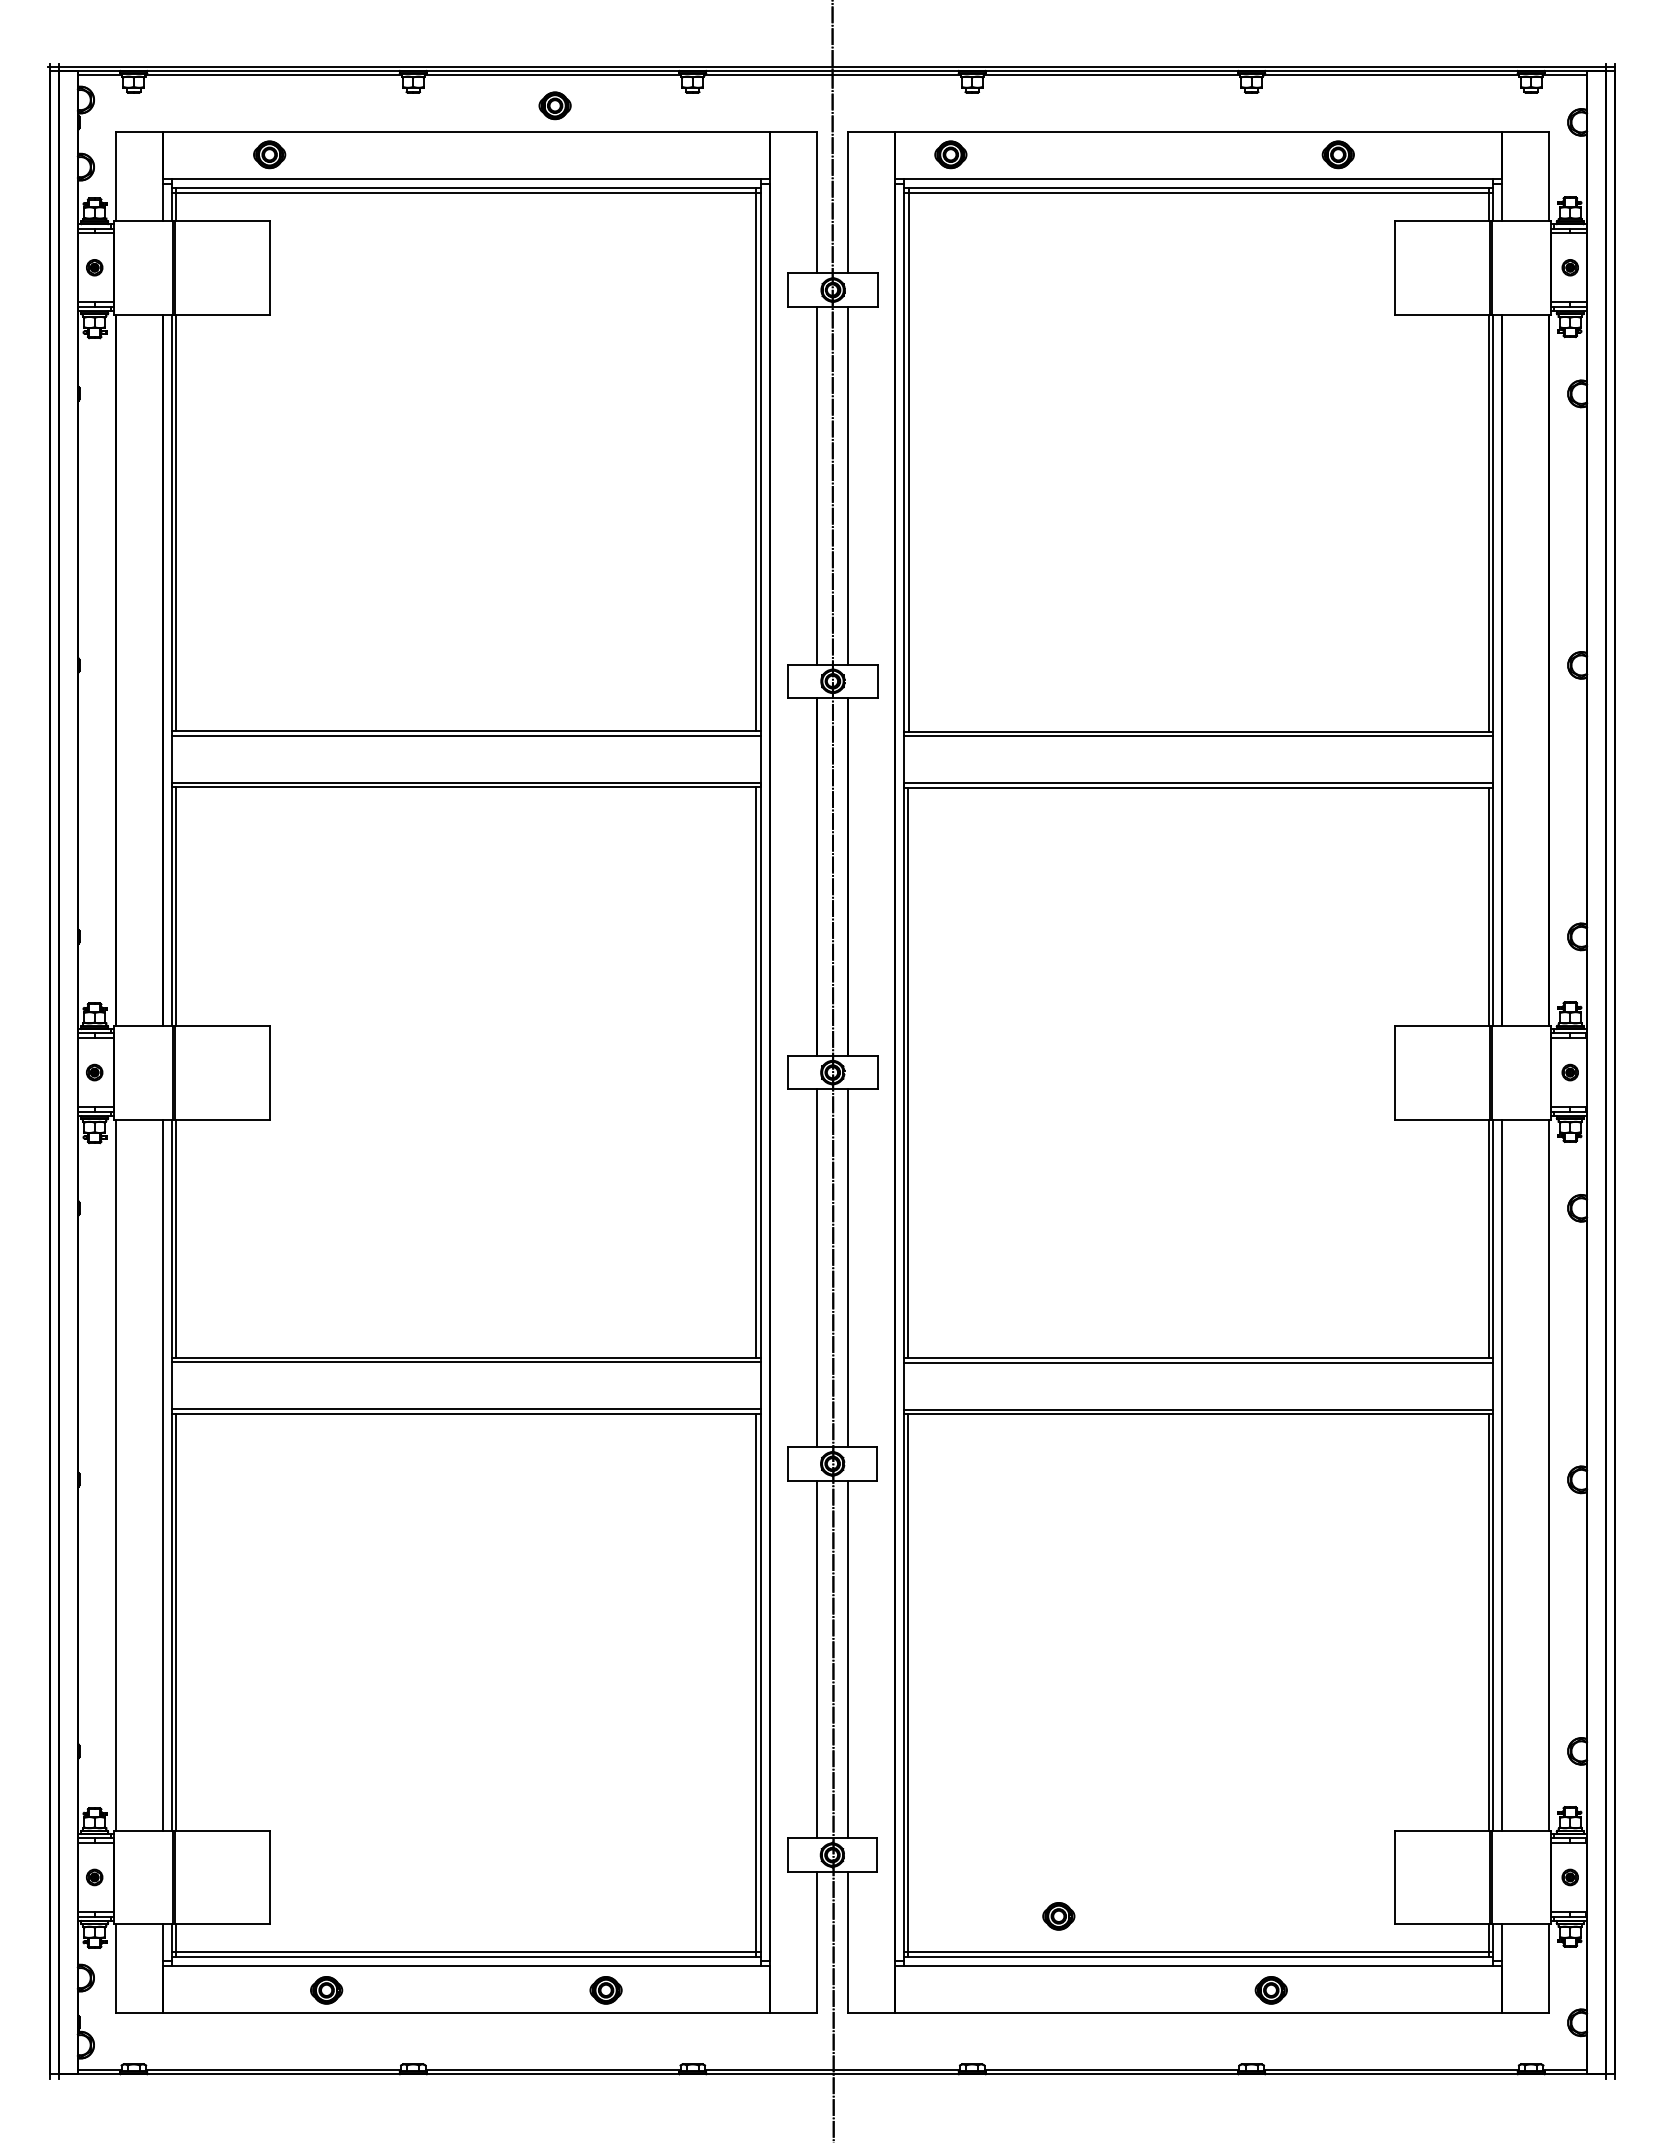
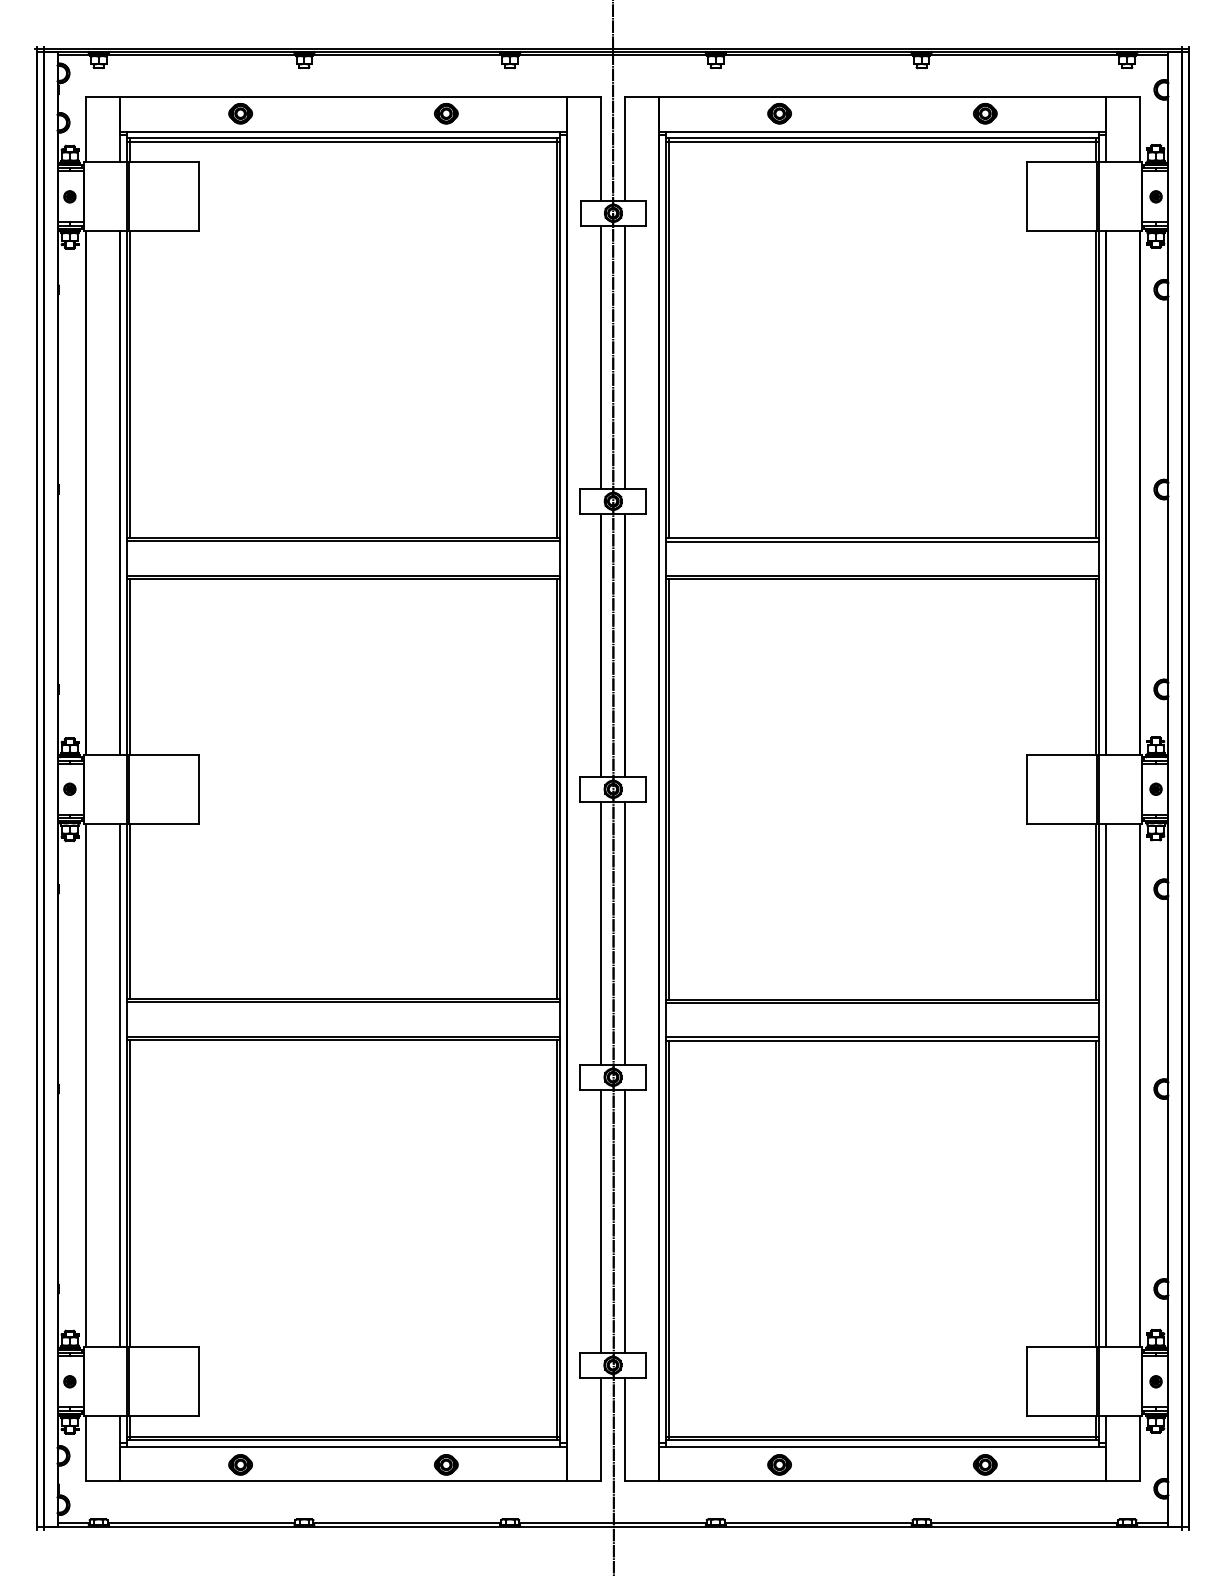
part: (554, 105) -> (445, 113), moved
part: (269, 154) -> (240, 113), moved
part: (950, 154) -> (779, 113), moved
part: (1058, 1916) -> (779, 1464), moved
part: (1270, 1990) -> (984, 1464), moved

